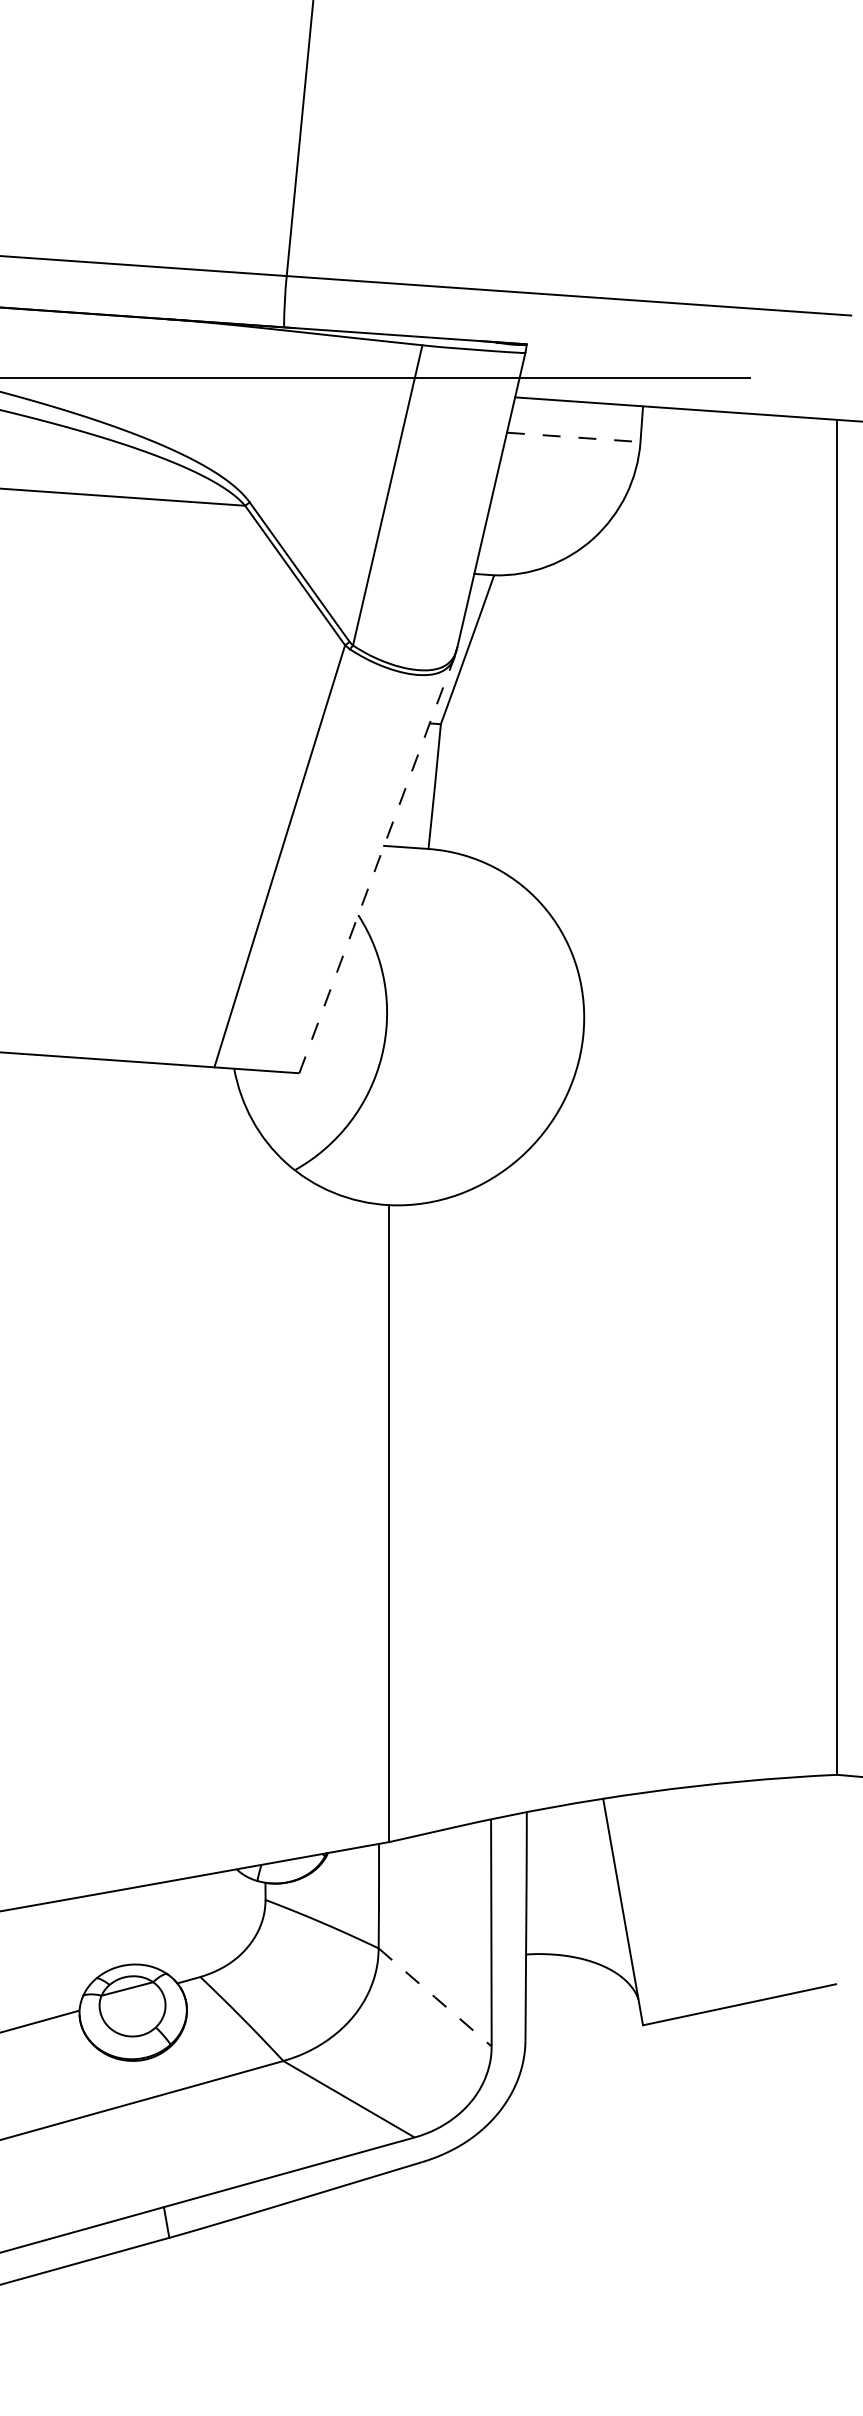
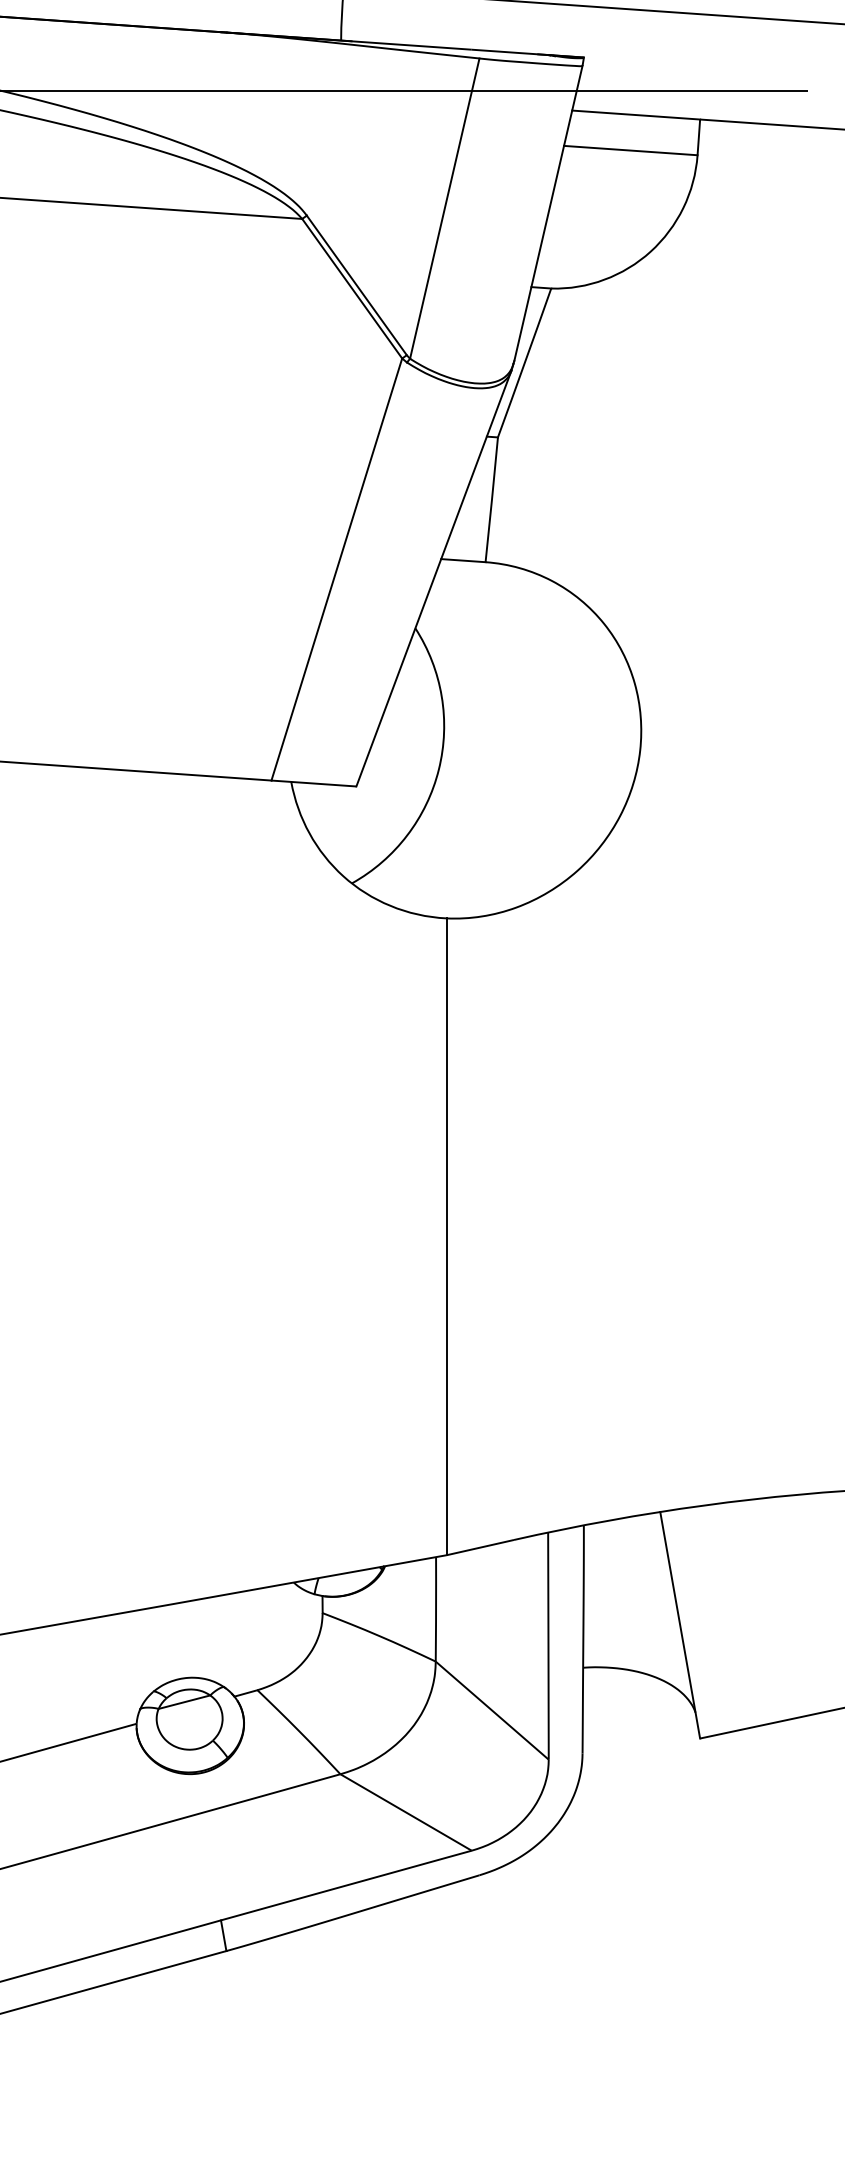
line: (573, 437) -> (630, 150), dashed -> solid
line: (376, 865) -> (433, 578), dashed -> solid
line: (435, 1997) -> (492, 1710), dashed -> solid

